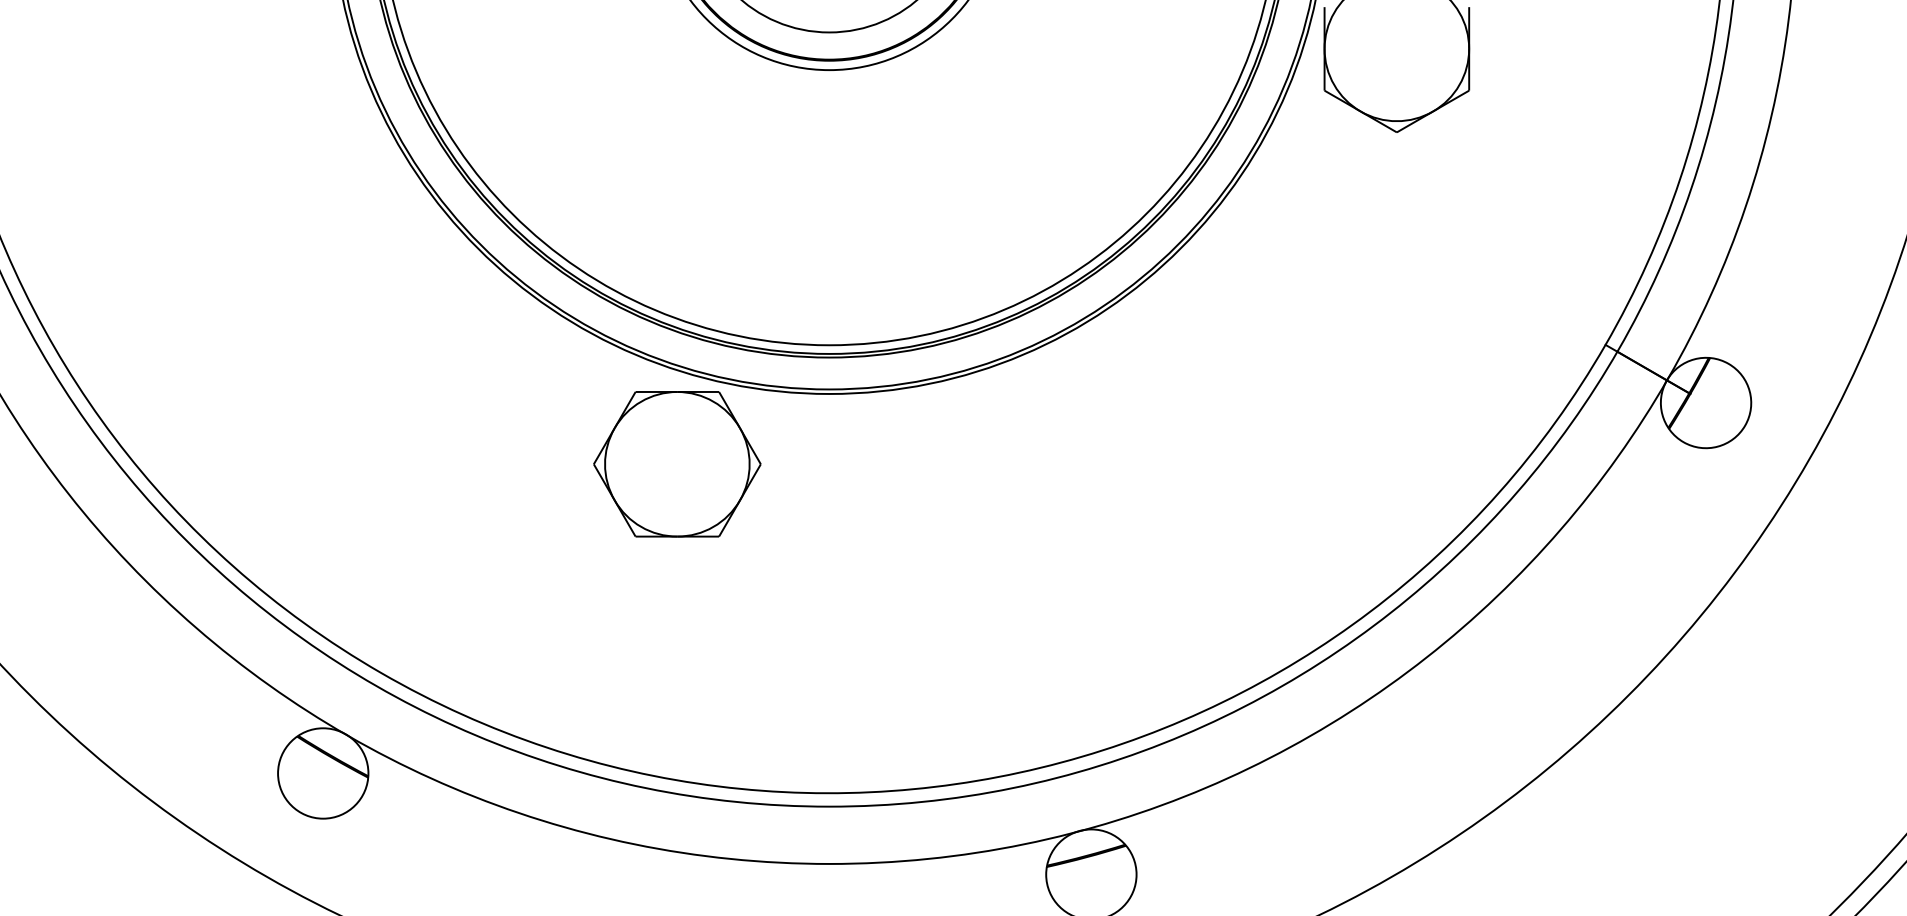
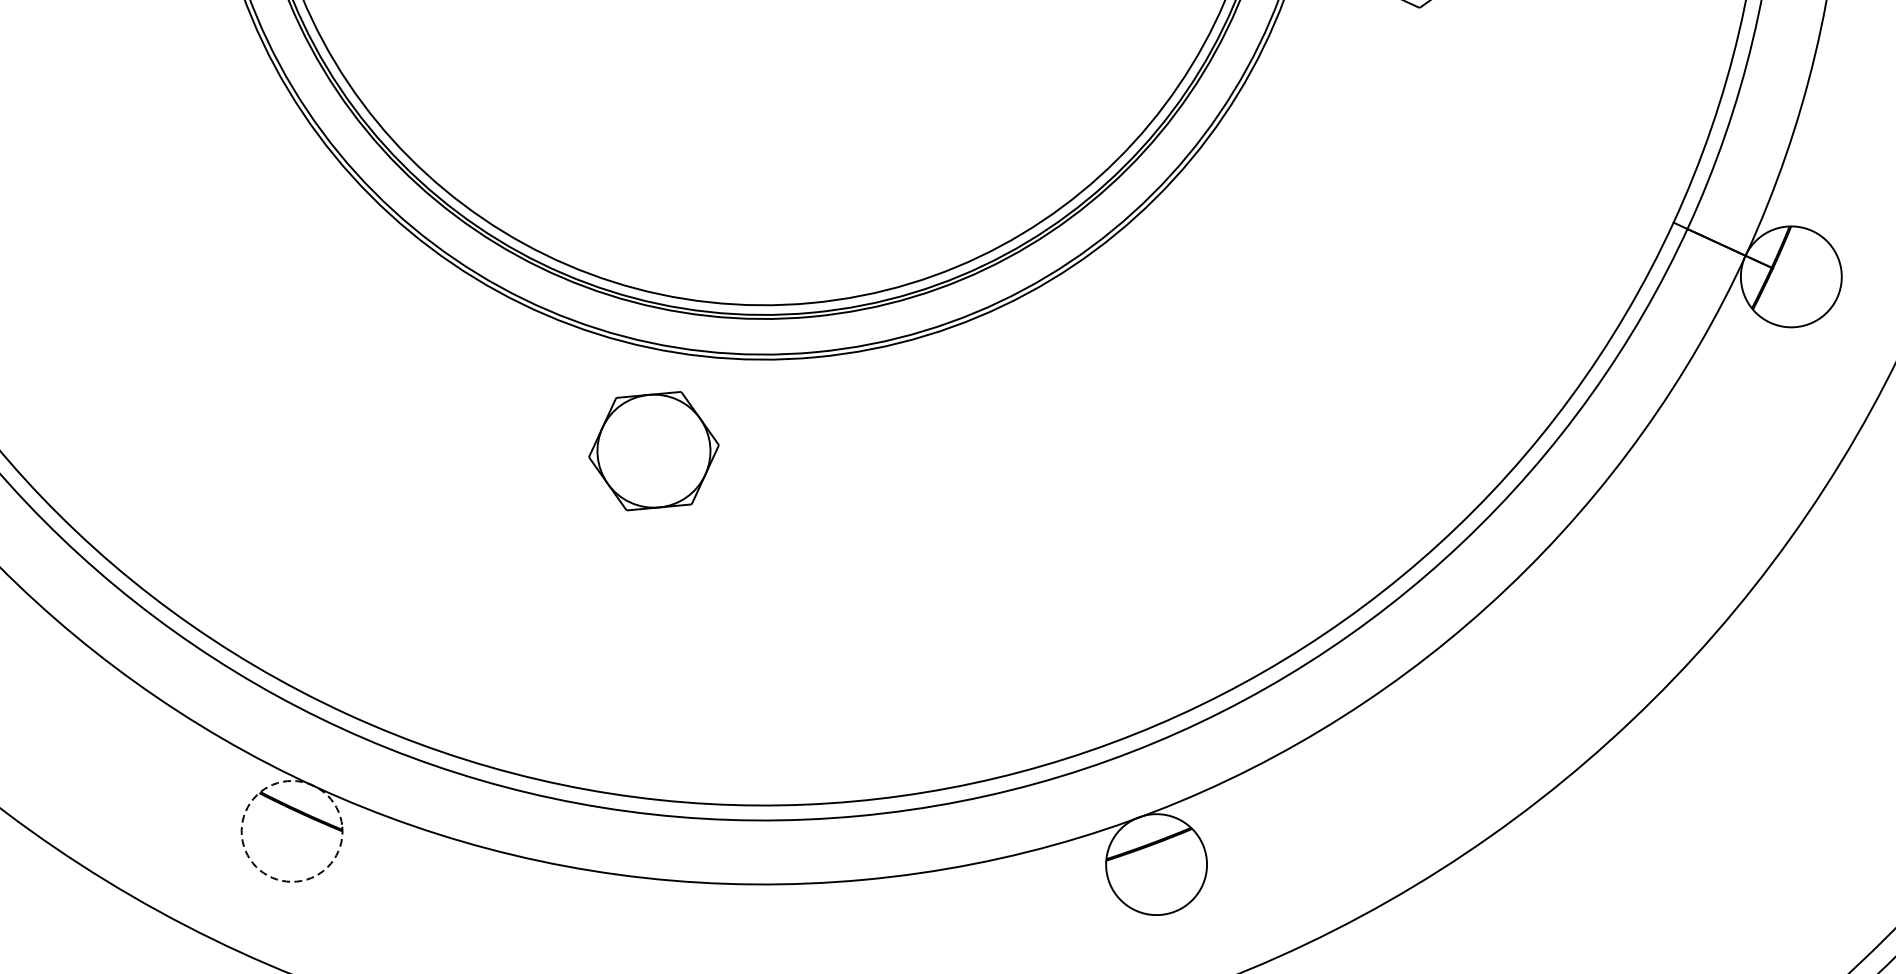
part: (677, 464) -> (654, 451), size x0.7
circle: (323, 773) -> (292, 831), solid -> dashed

